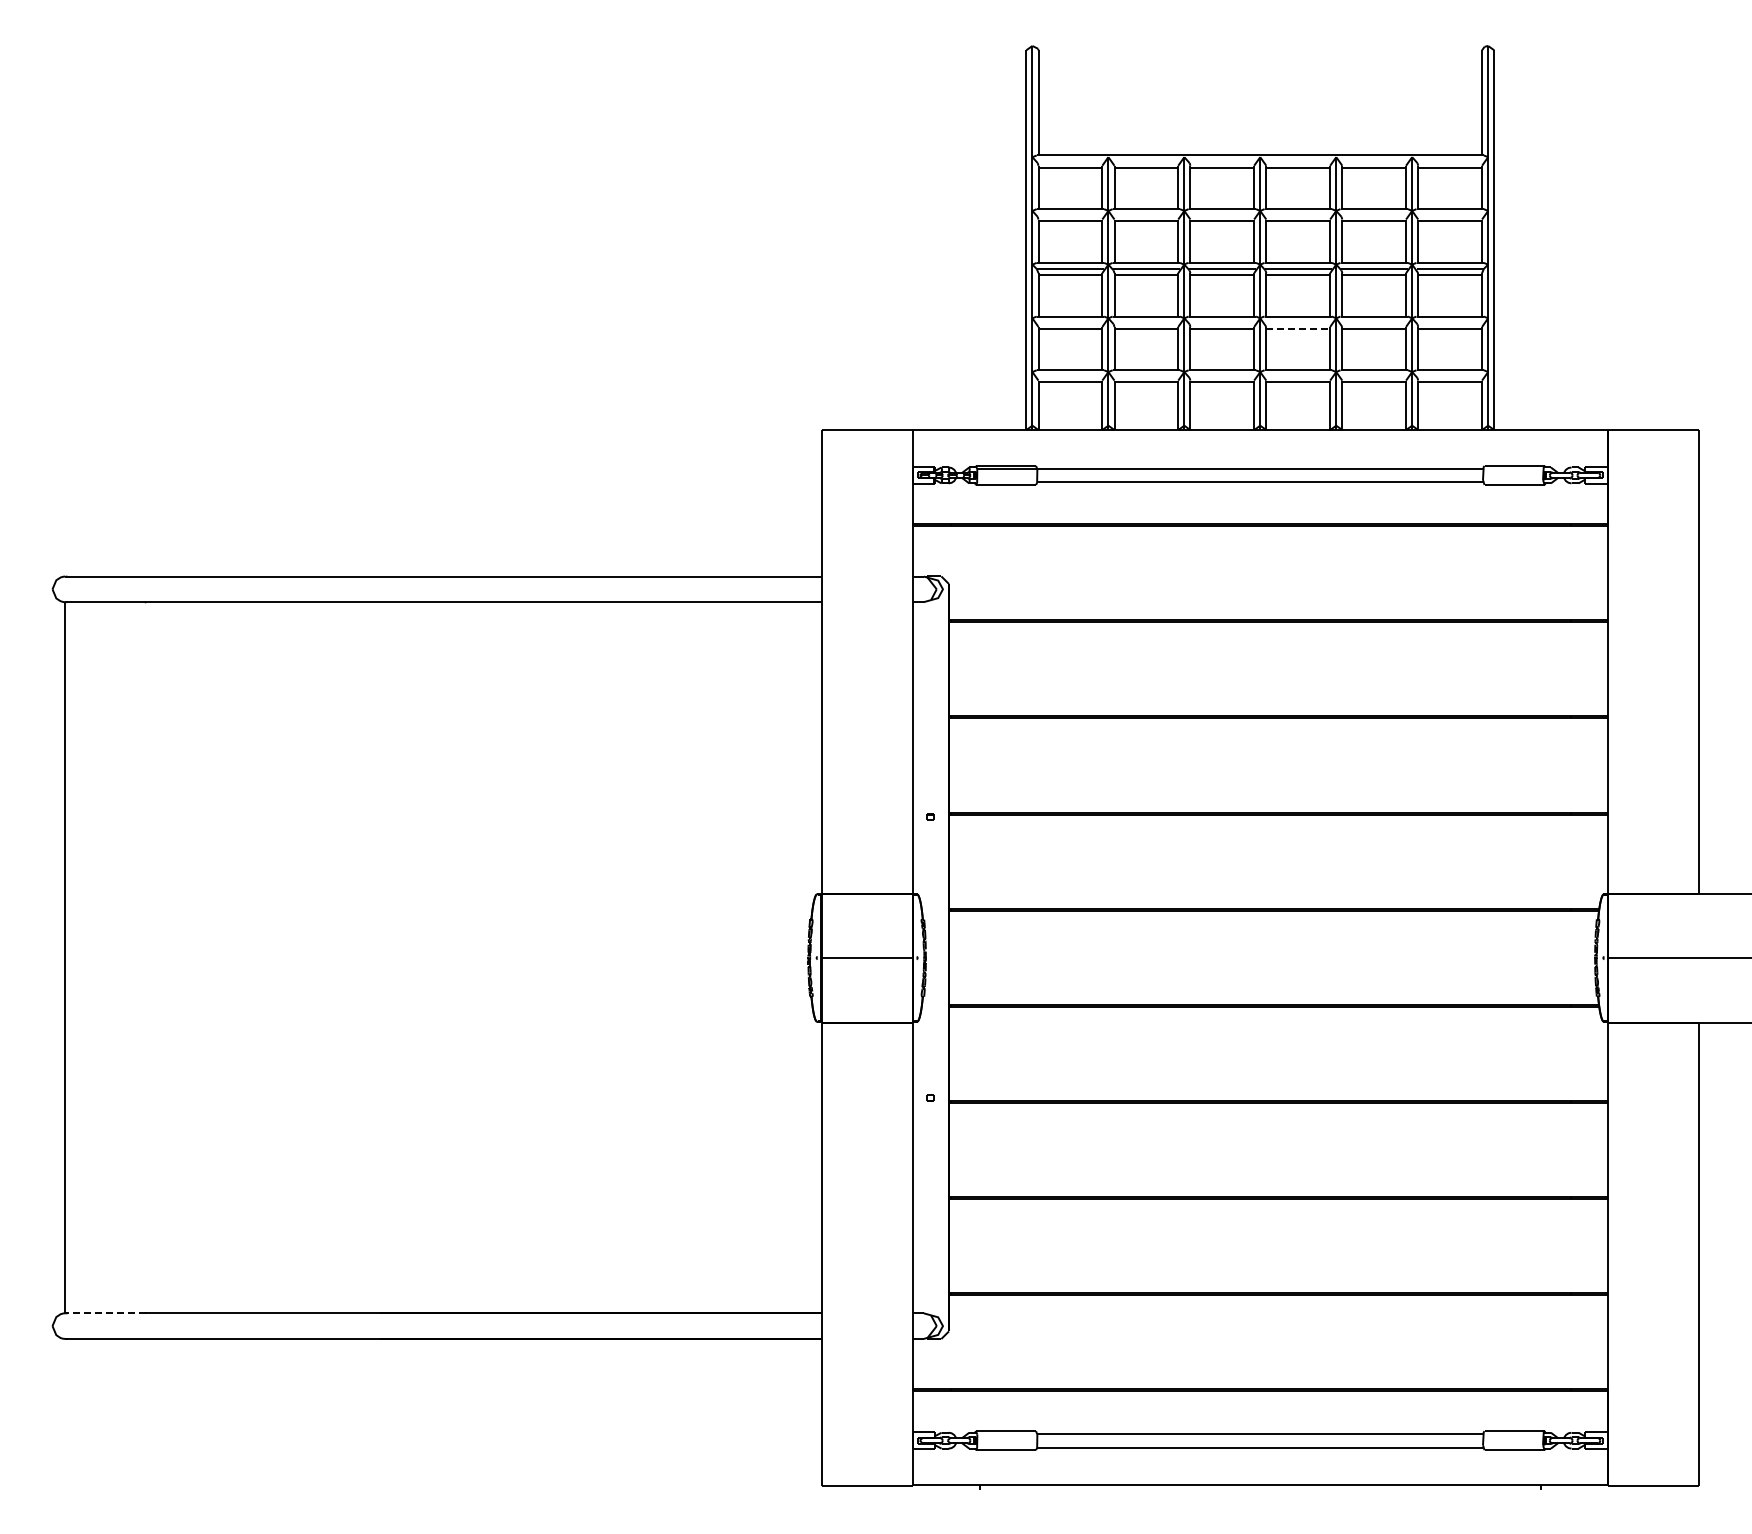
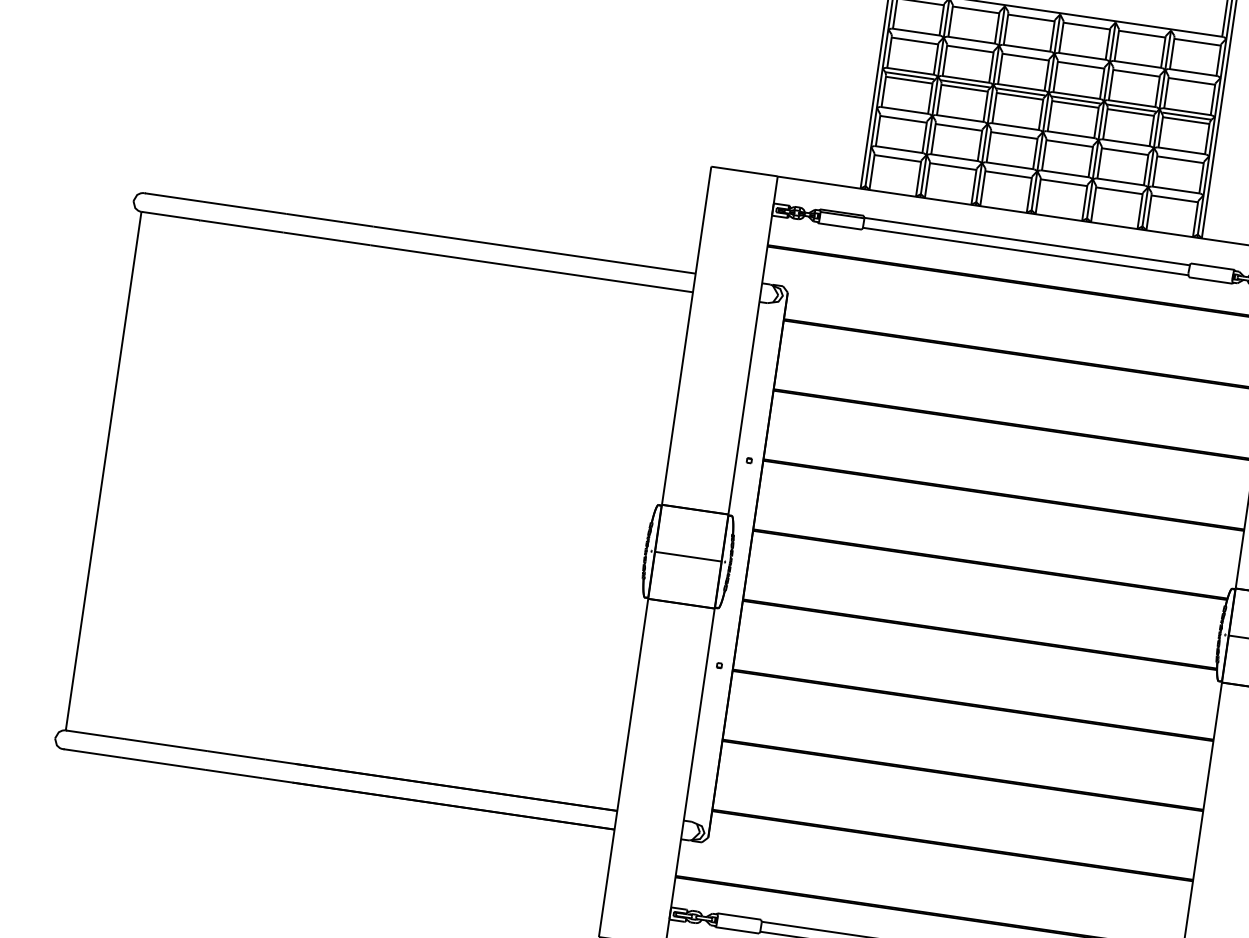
line: (1298, 328) -> (1069, 143), dashed -> solid
line: (104, 1313) -> (94, 734), dashed -> solid

